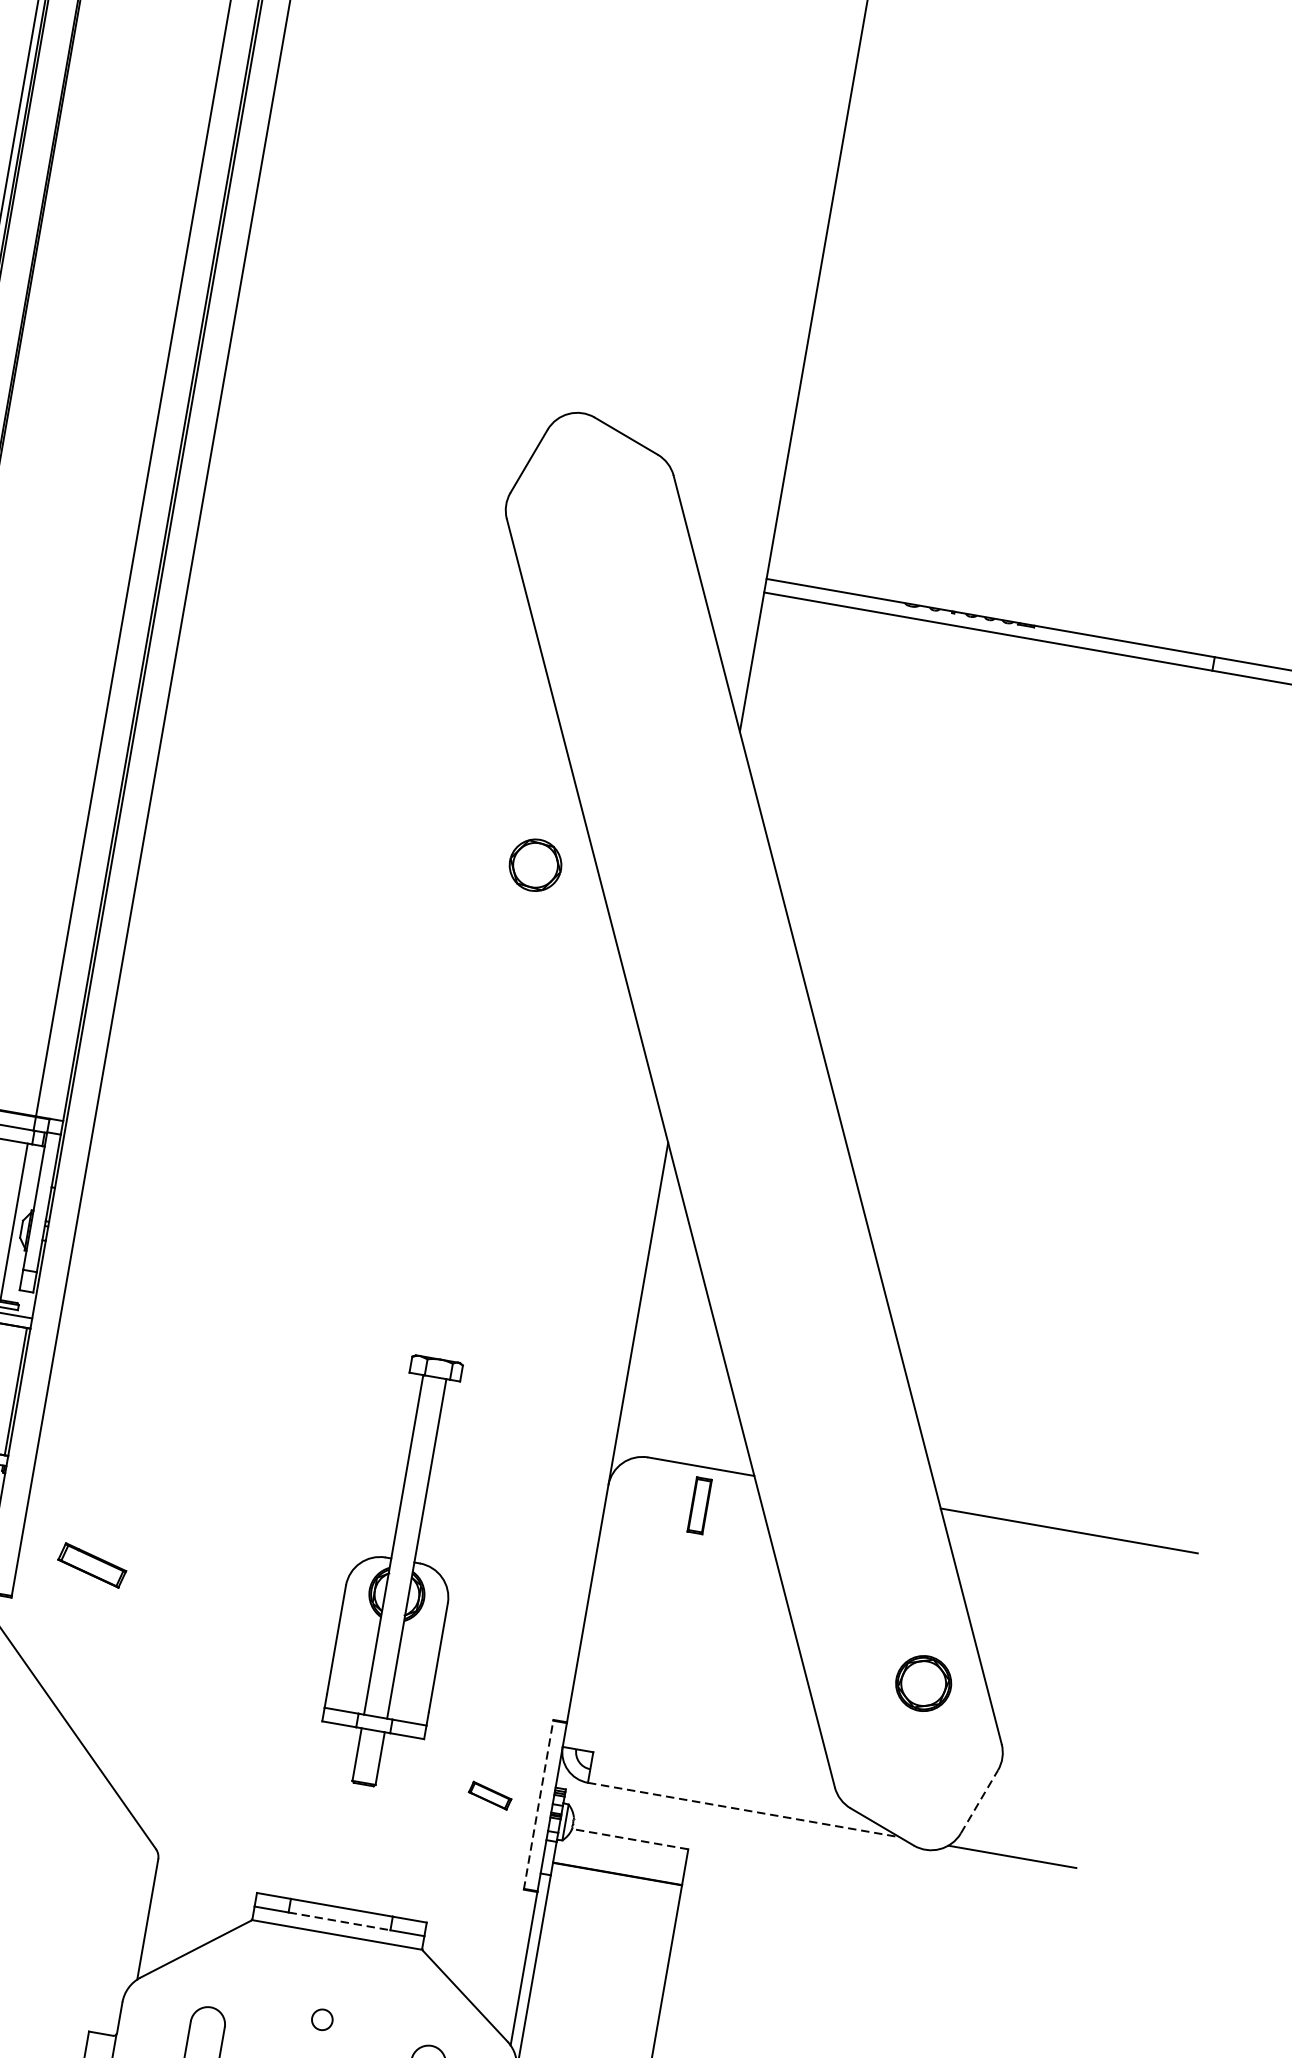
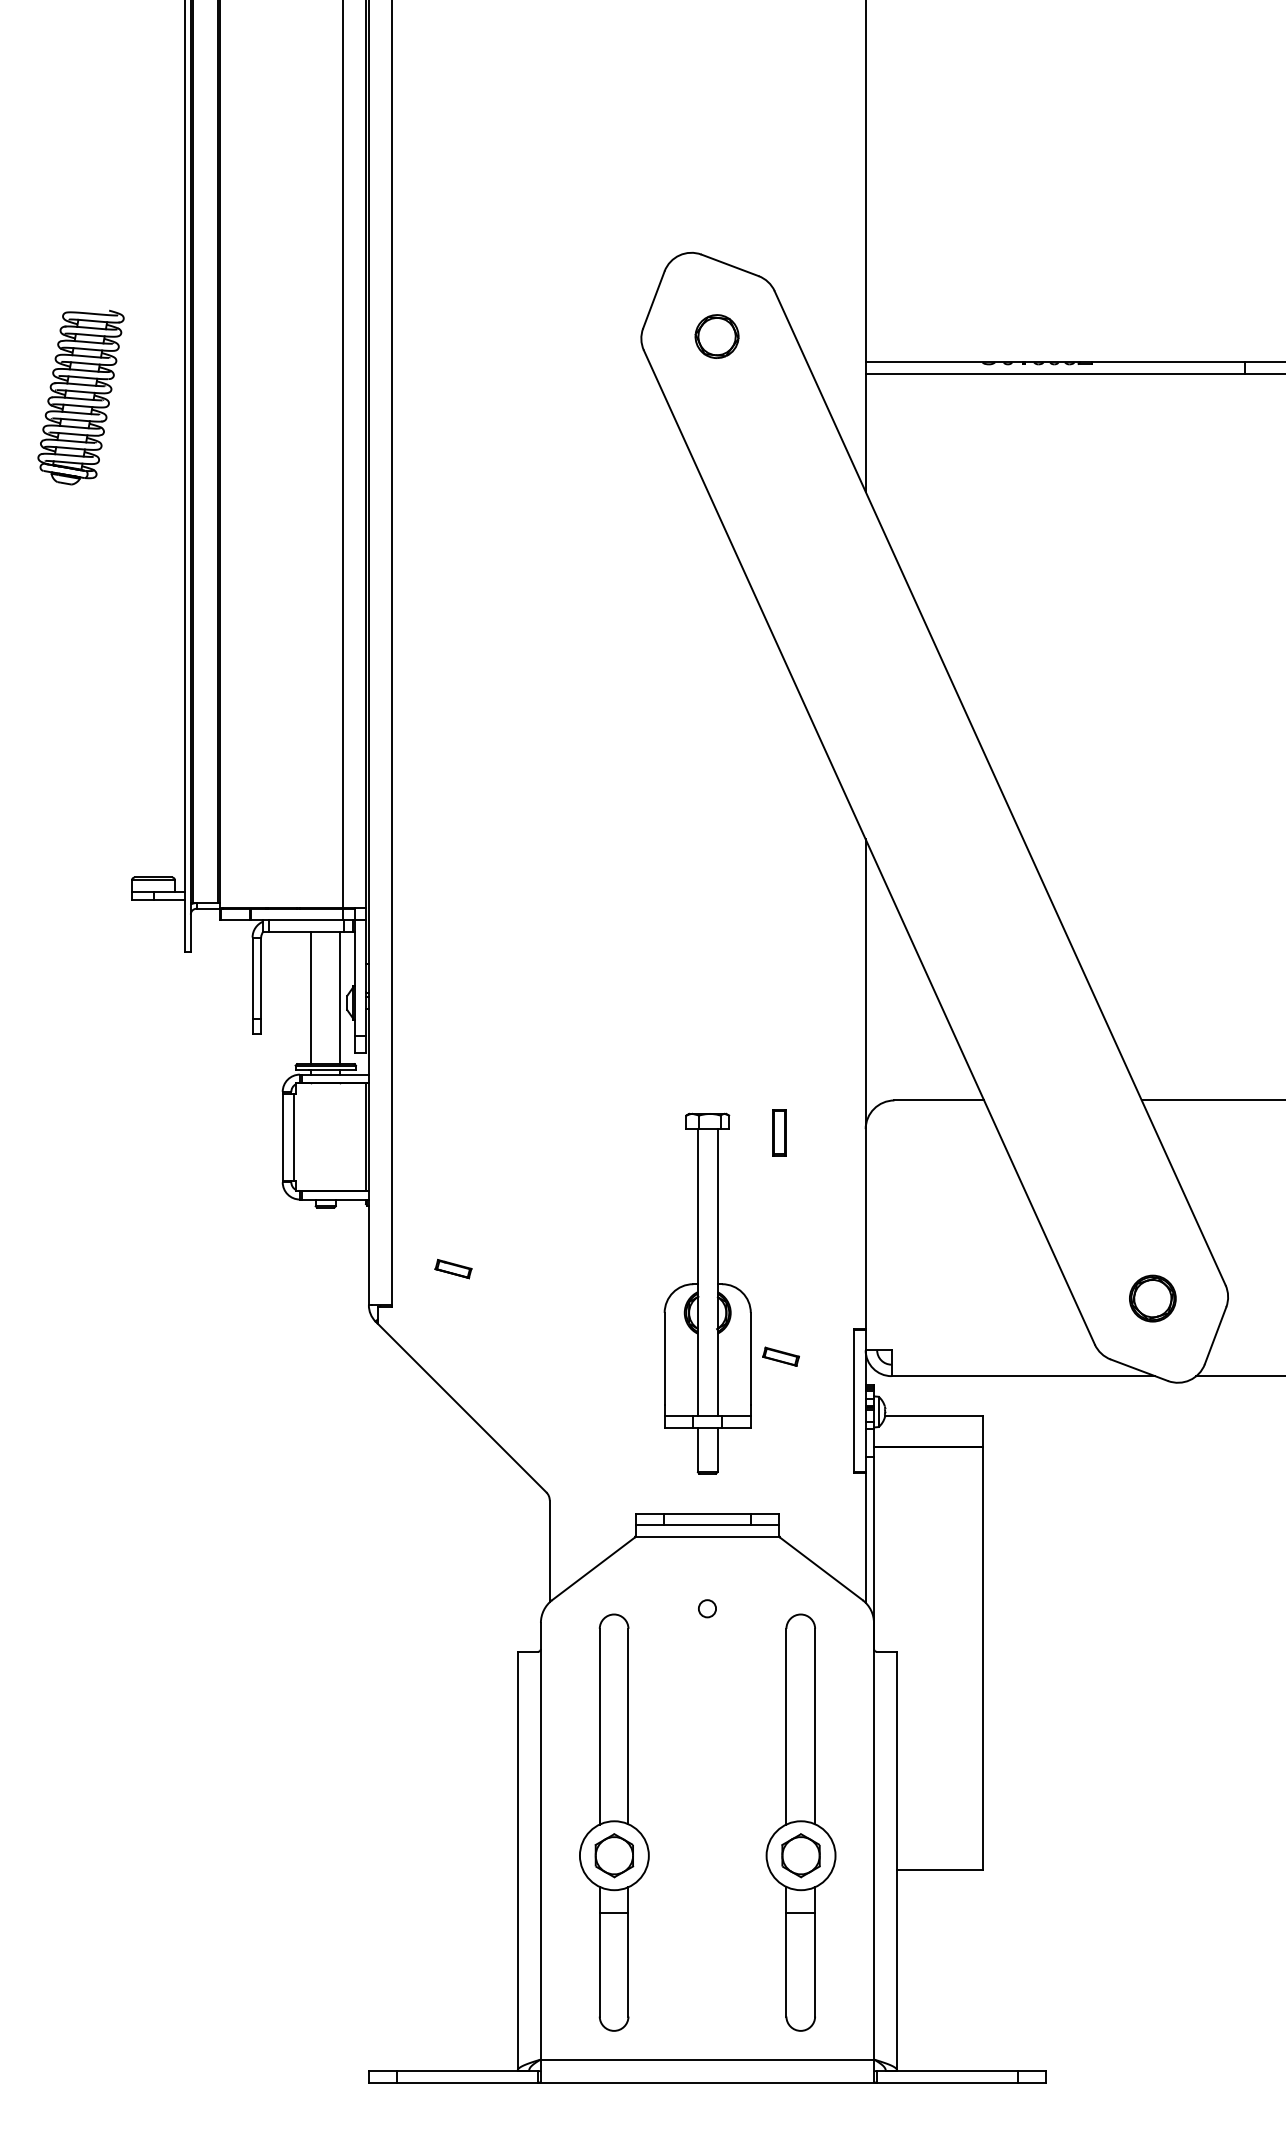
part: (534, 865) -> (716, 336), moved
part: (699, 1505) -> (779, 1132), moved
part: (92, 1566) -> (453, 1269), size x0.62
part: (400, 1571) -> (707, 1293), moved
part: (923, 1683) -> (1152, 1298), moved
part: (489, 1795) -> (780, 1356), moved
line: (979, 1801) -> (1215, 1335), dashed -> solid
line: (538, 1805) -> (854, 1401), dashed -> solid
line: (743, 1810) -> (1023, 1376), dashed -> solid
line: (629, 1839) -> (933, 1416), dashed -> solid
line: (339, 1921) -> (707, 1525), dashed -> solid

